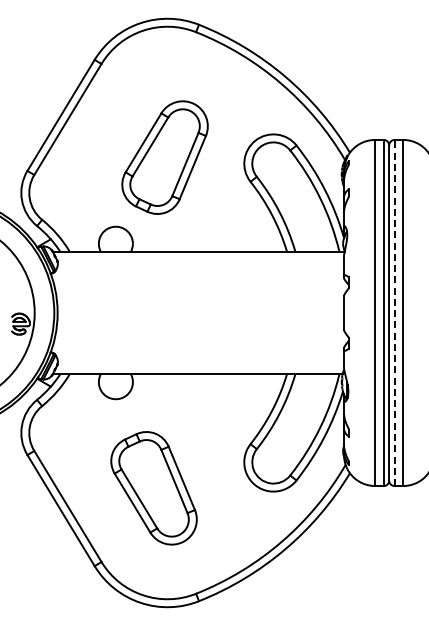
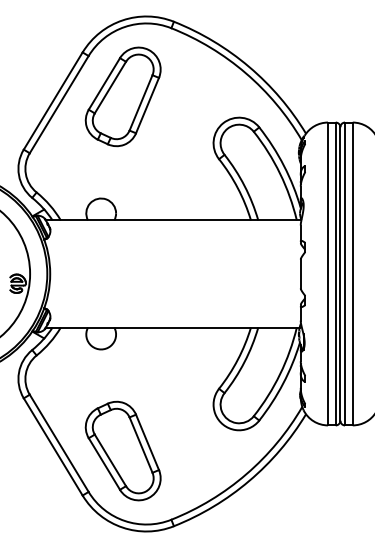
part: (164, 157) -> (122, 96), moved
line: (394, 312) -> (345, 273), dashed -> solid
part: (153, 488) -> (122, 451), moved

